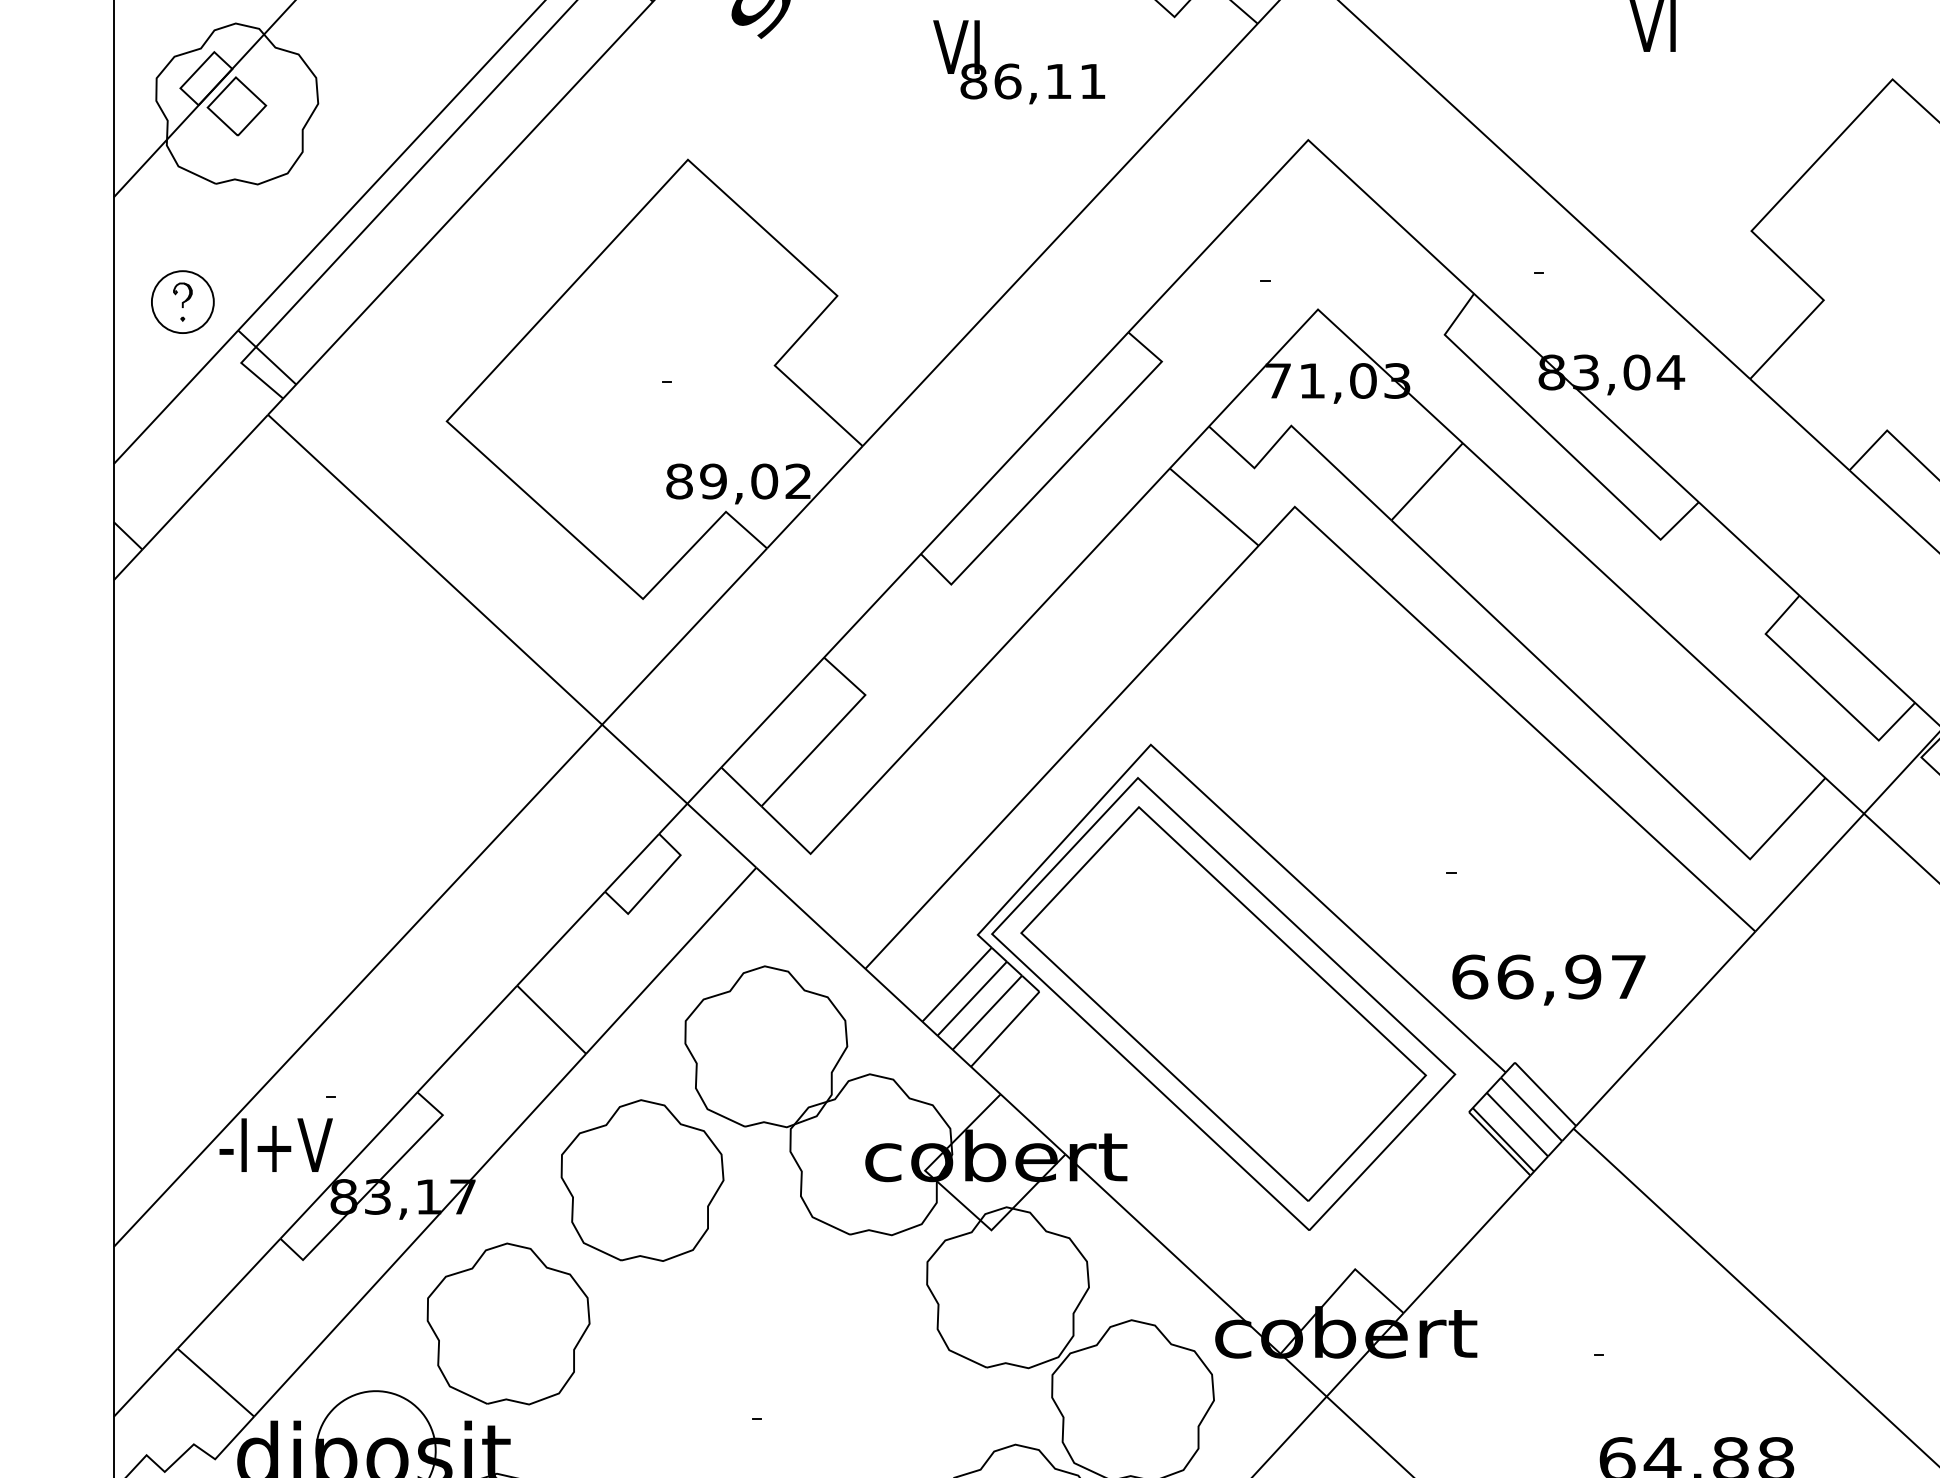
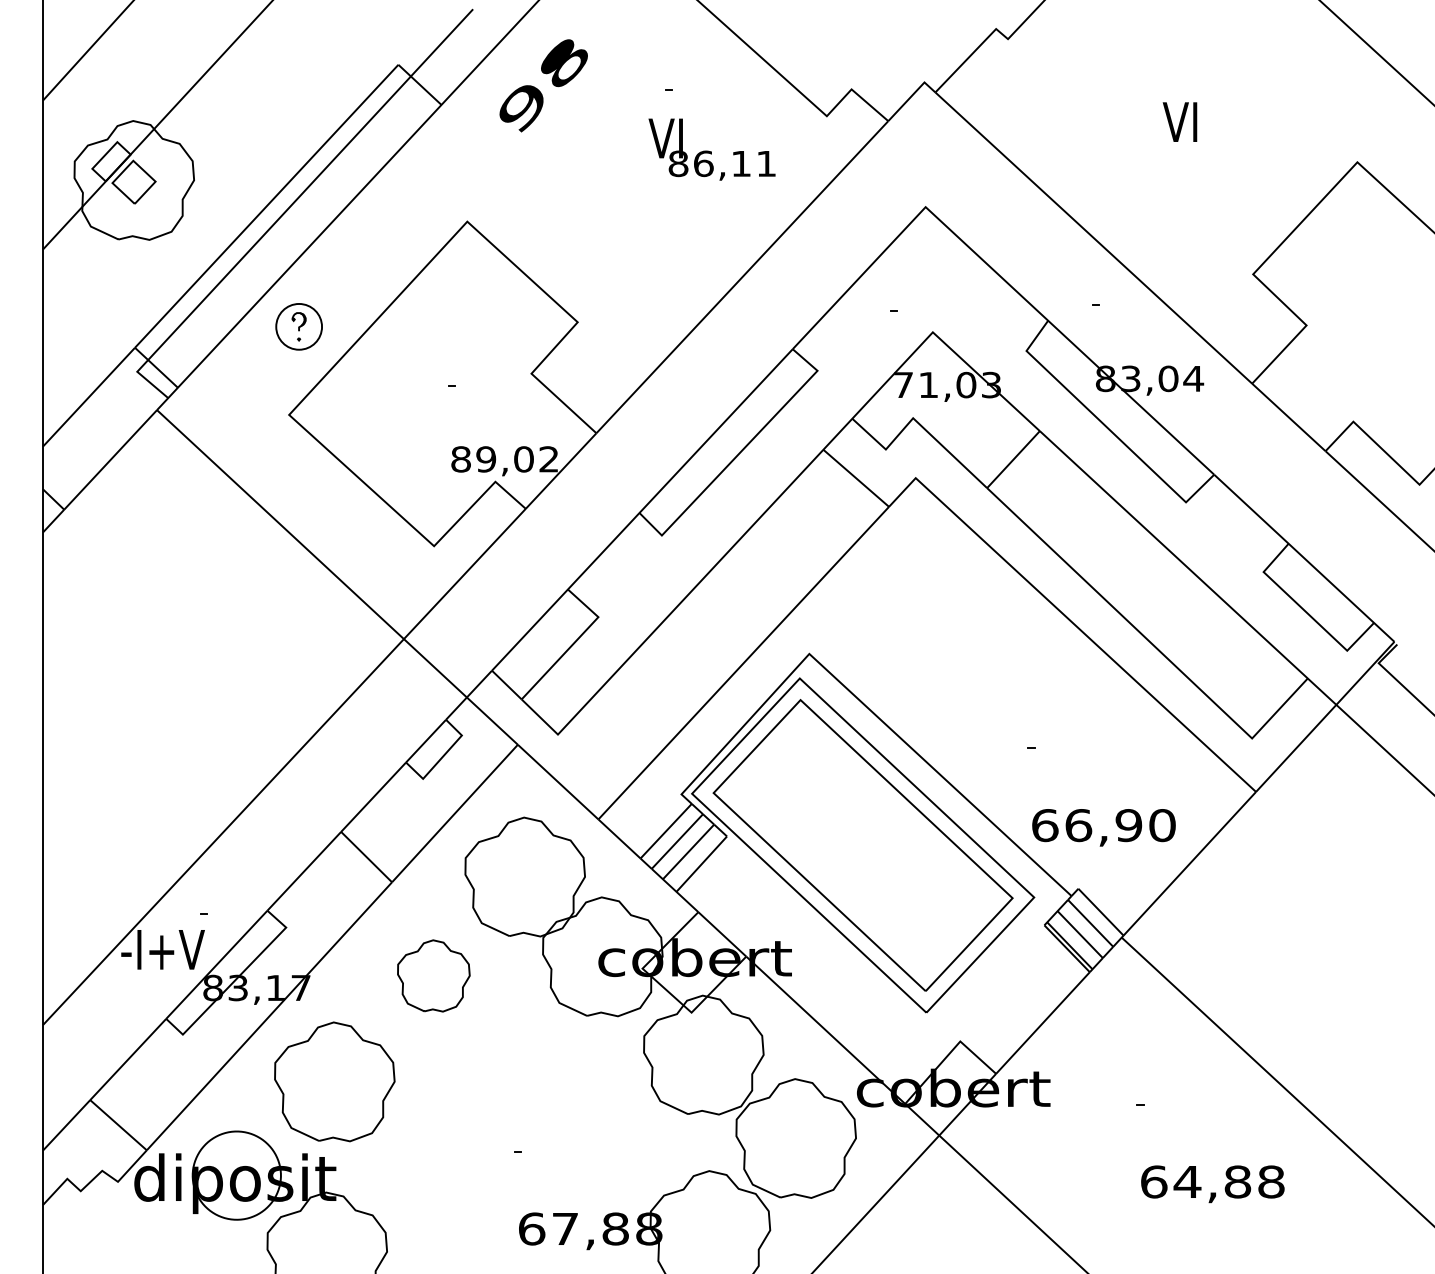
part: (182, 301) -> (298, 326), moved
text: (1628, 976) -> (1162, 825), 66,97 -> 66,90
part: (642, 1180) -> (433, 975), size x0.6

